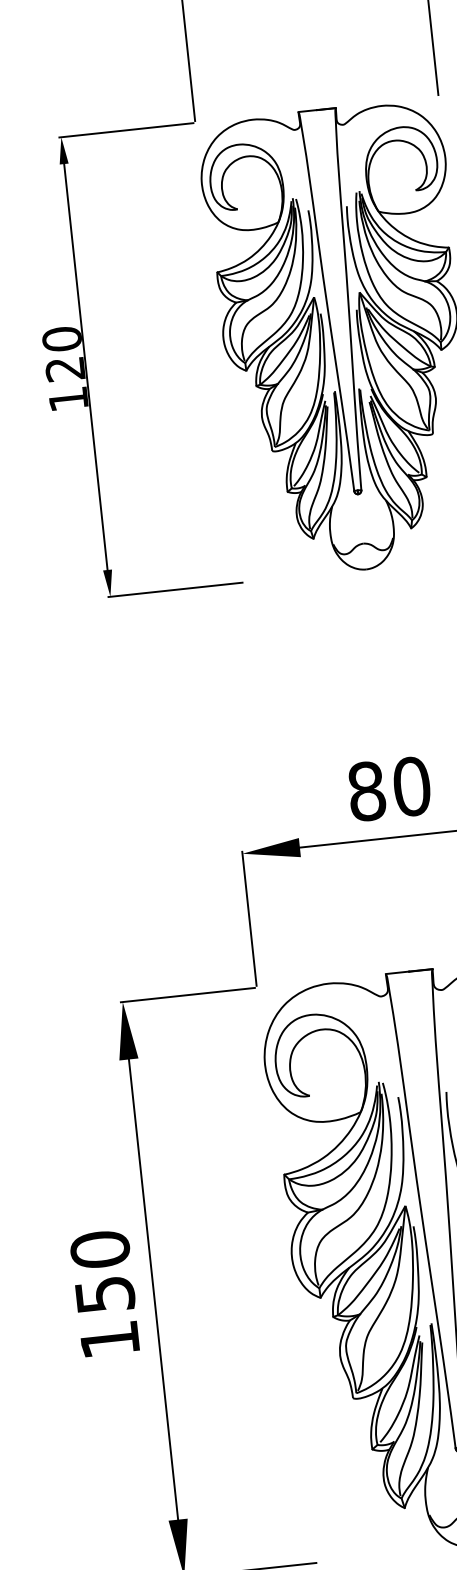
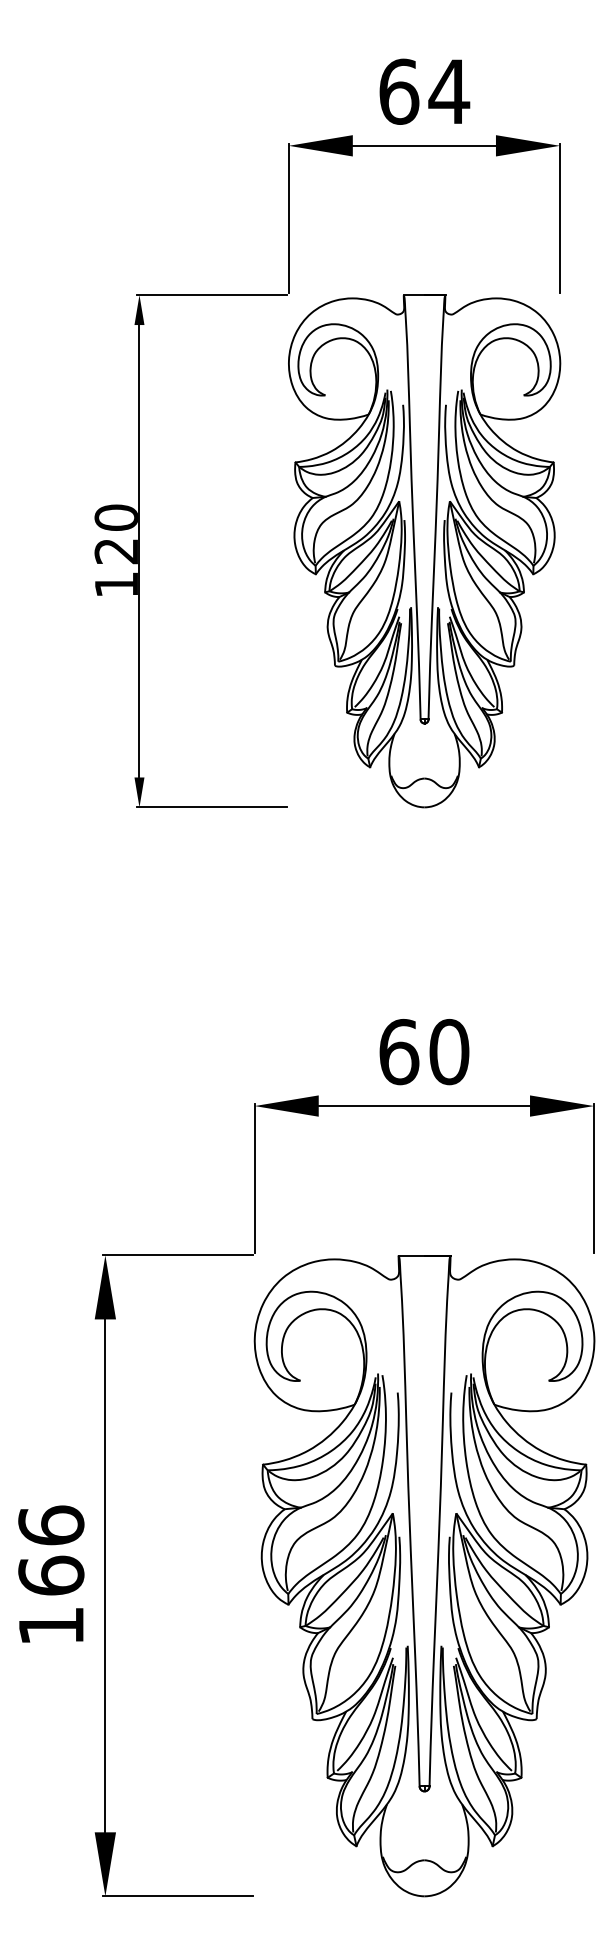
text: (367, 790) -> (399, 1051), 80 -> 60
text: (102, 1271) -> (51, 1550), 150 -> 166

